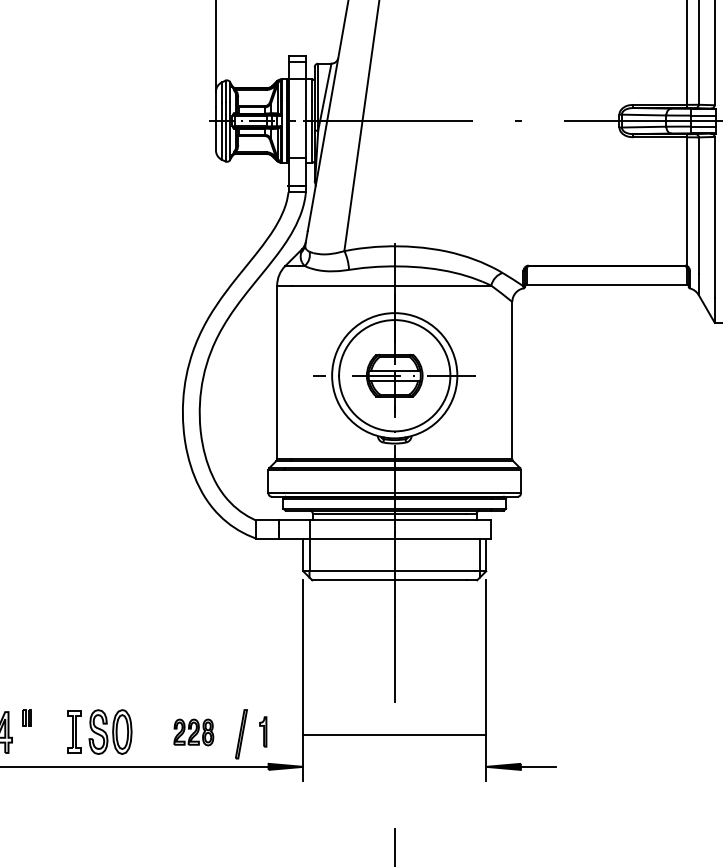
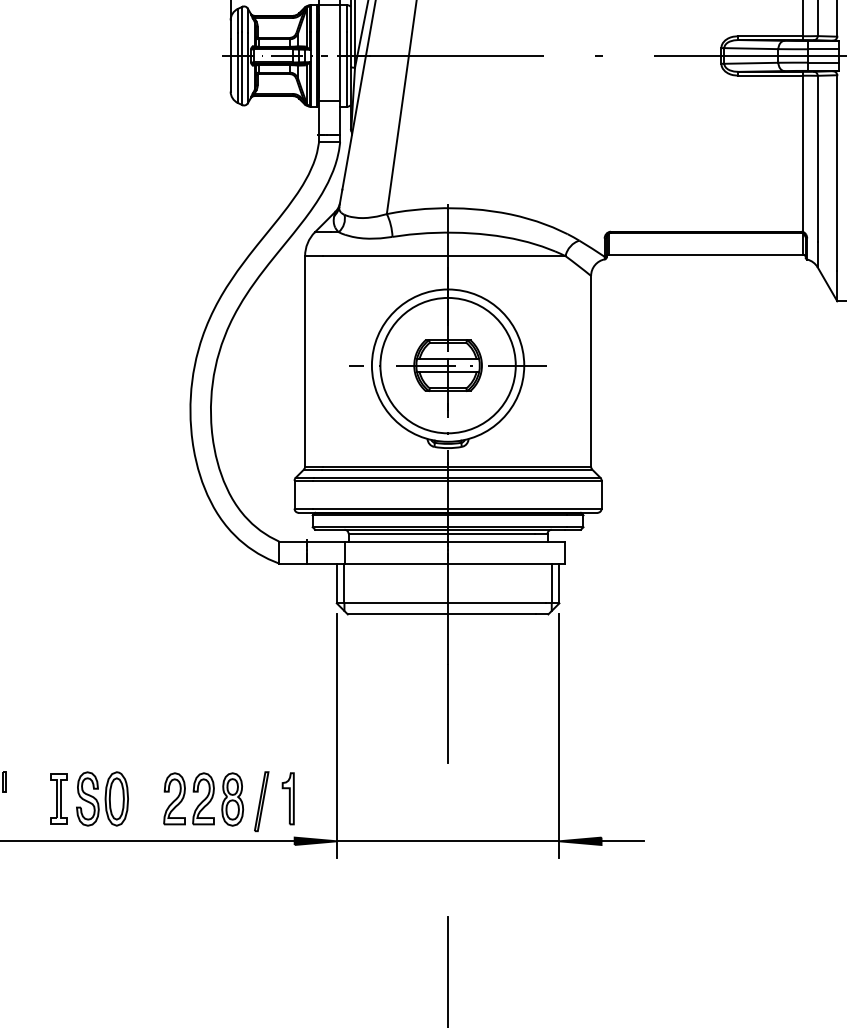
part: (262, 731) -> (287, 798), size x1.43
part: (193, 732) -> (203, 799), size x1.67
line: (394, 734) -> (447, 840), moved

